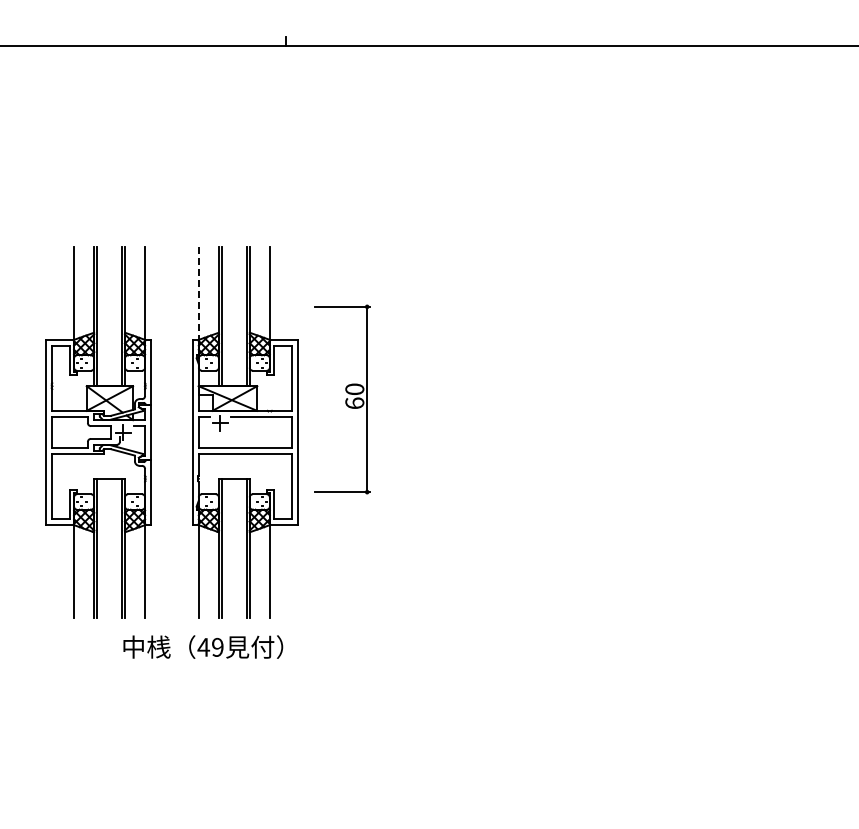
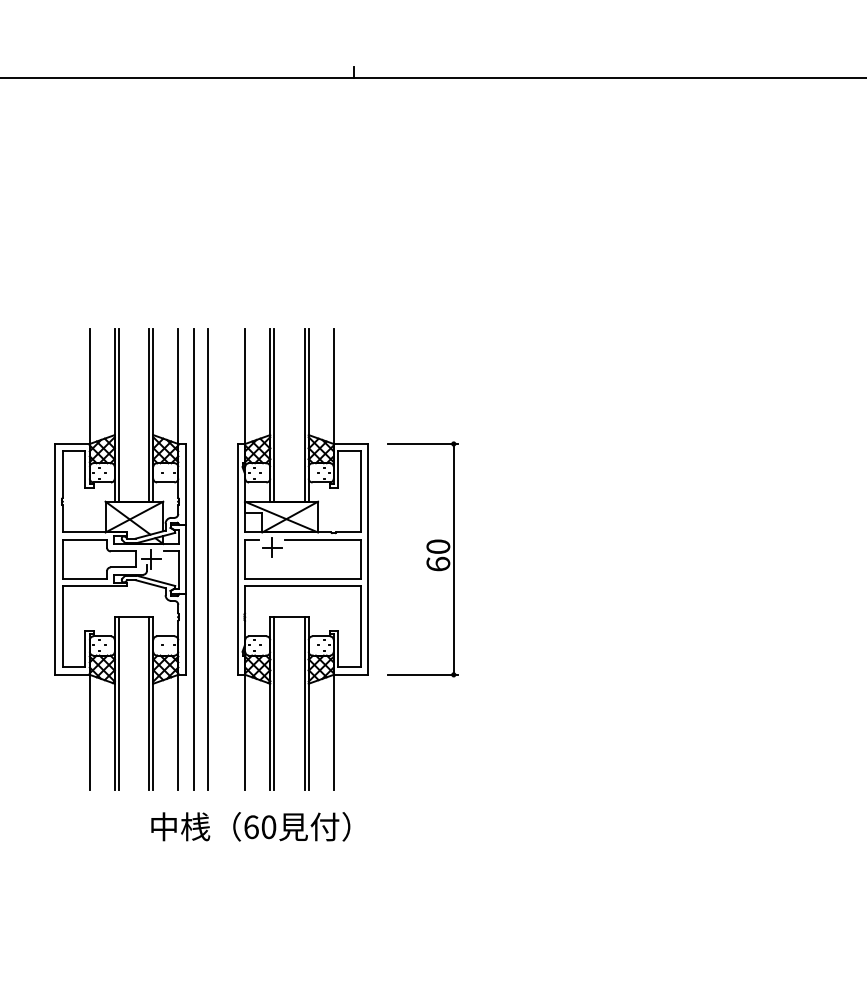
line: (198, 294) -> (244, 387), dashed -> solid
part: (342, 399) -> (423, 559), moved
line: (158, 432) -> (195, 559), added
line: (168, 432) -> (207, 559), added
text: (210, 646) -> (259, 826), 49 -> 60

